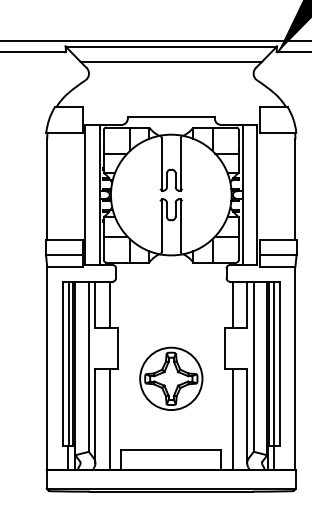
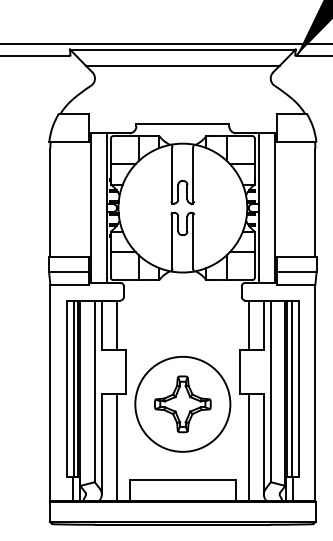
circle: (170, 378) -> (182, 403), size x1.43

